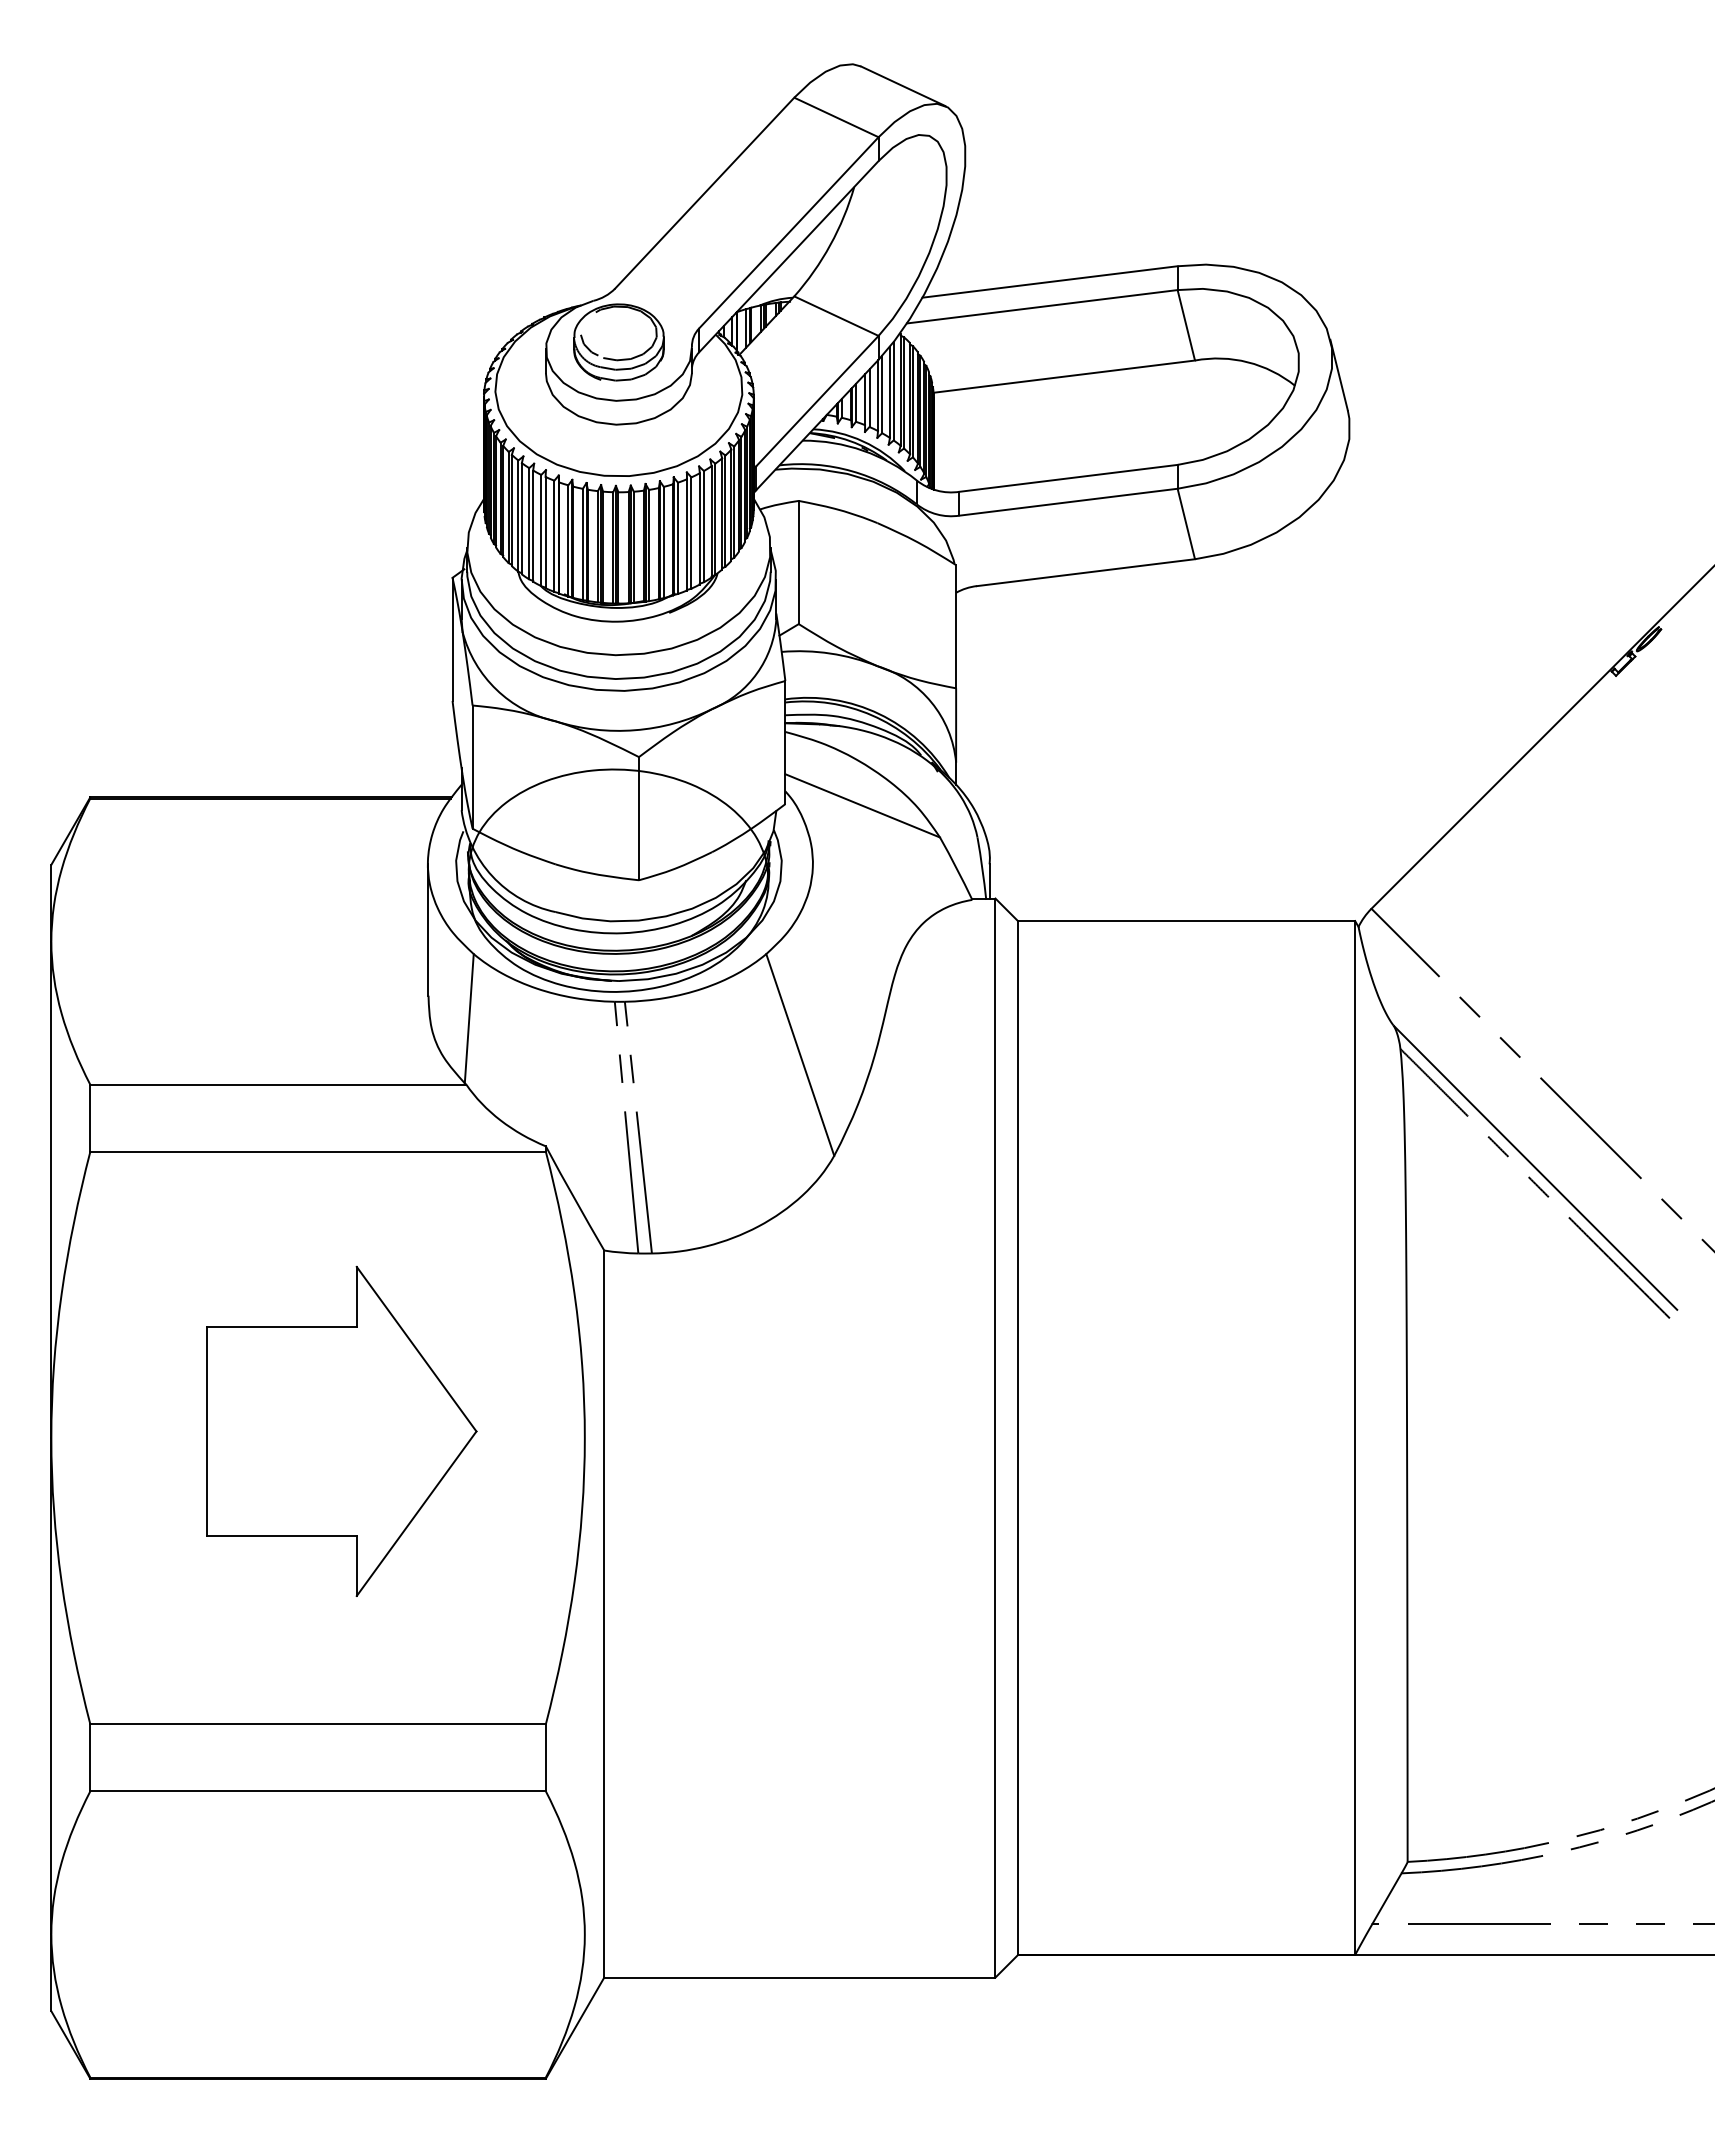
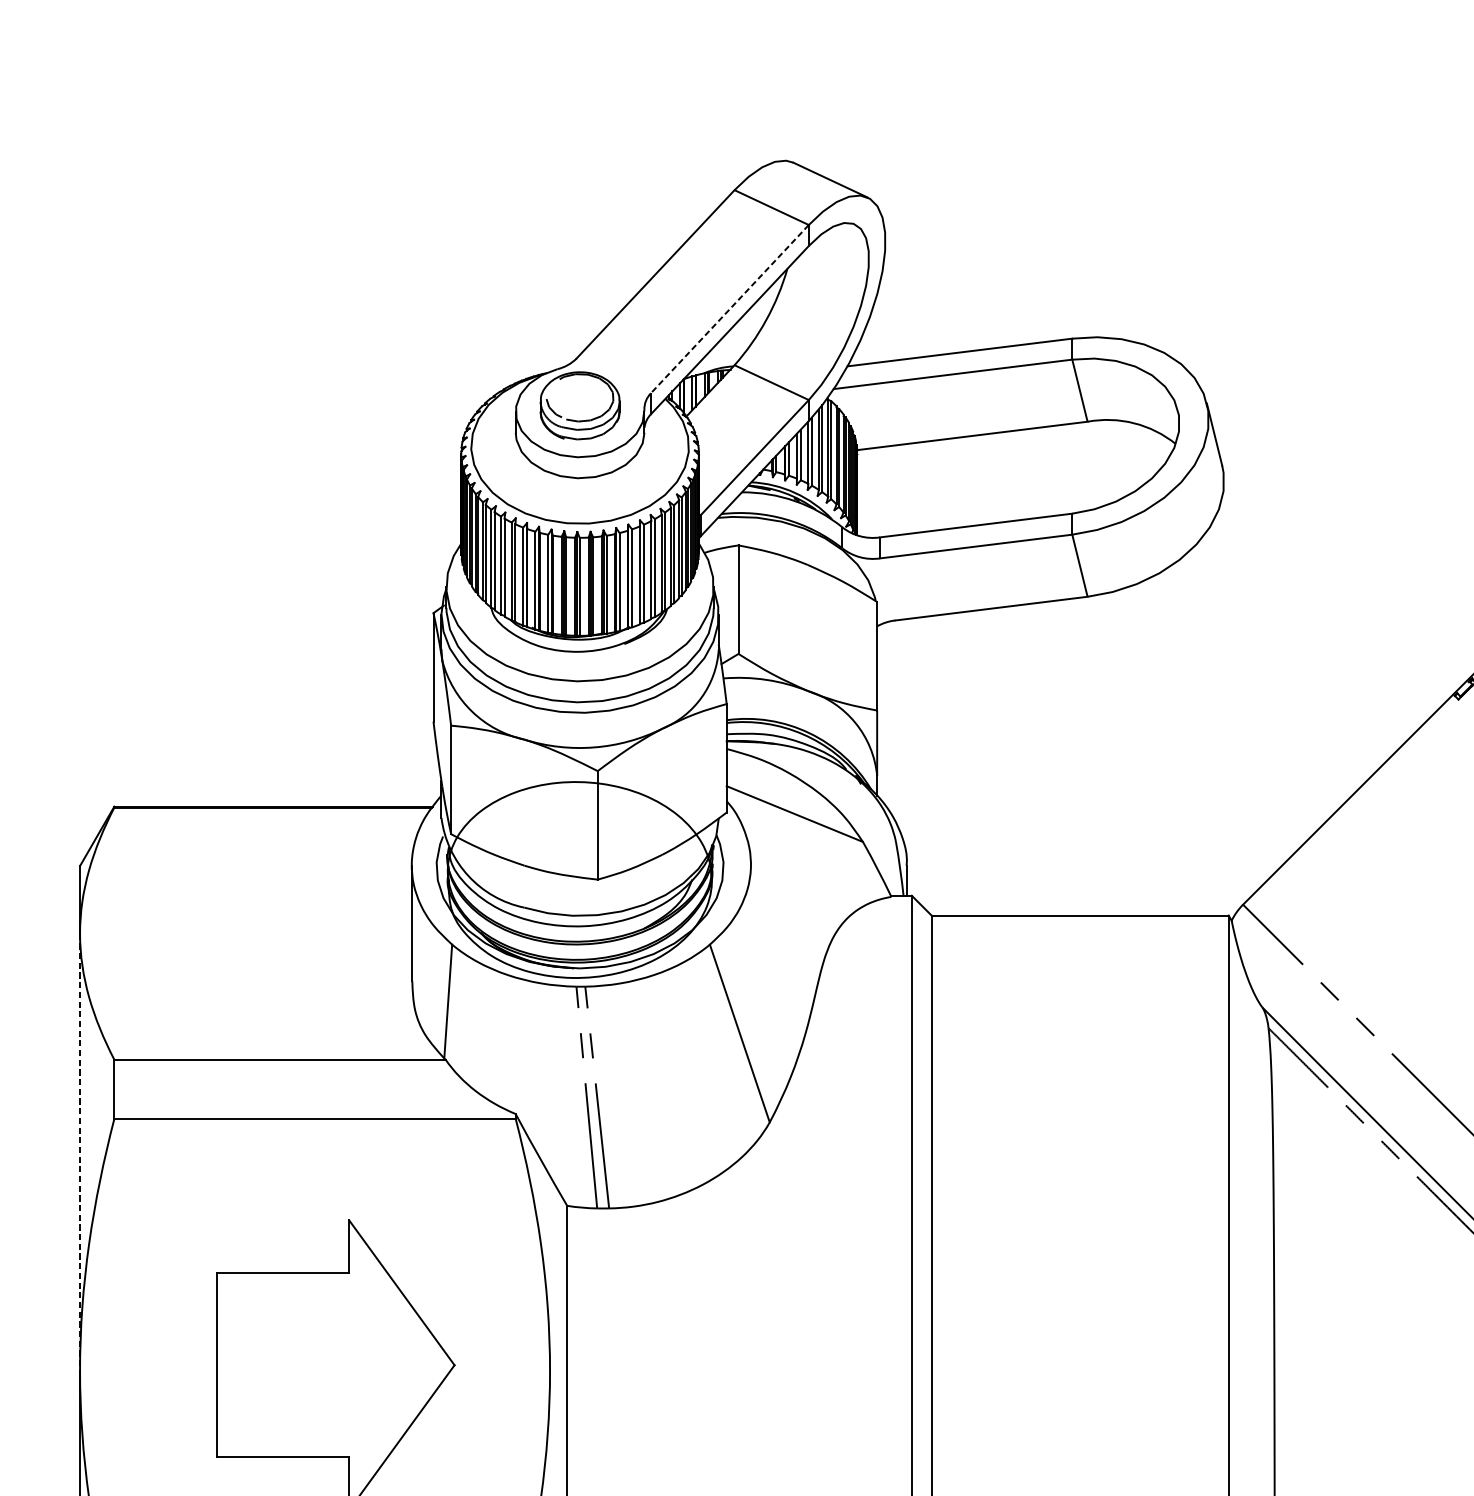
line: (789, 232) -> (730, 308), solid -> dashed
line: (51, 1190) -> (80, 1152), solid -> dashed

